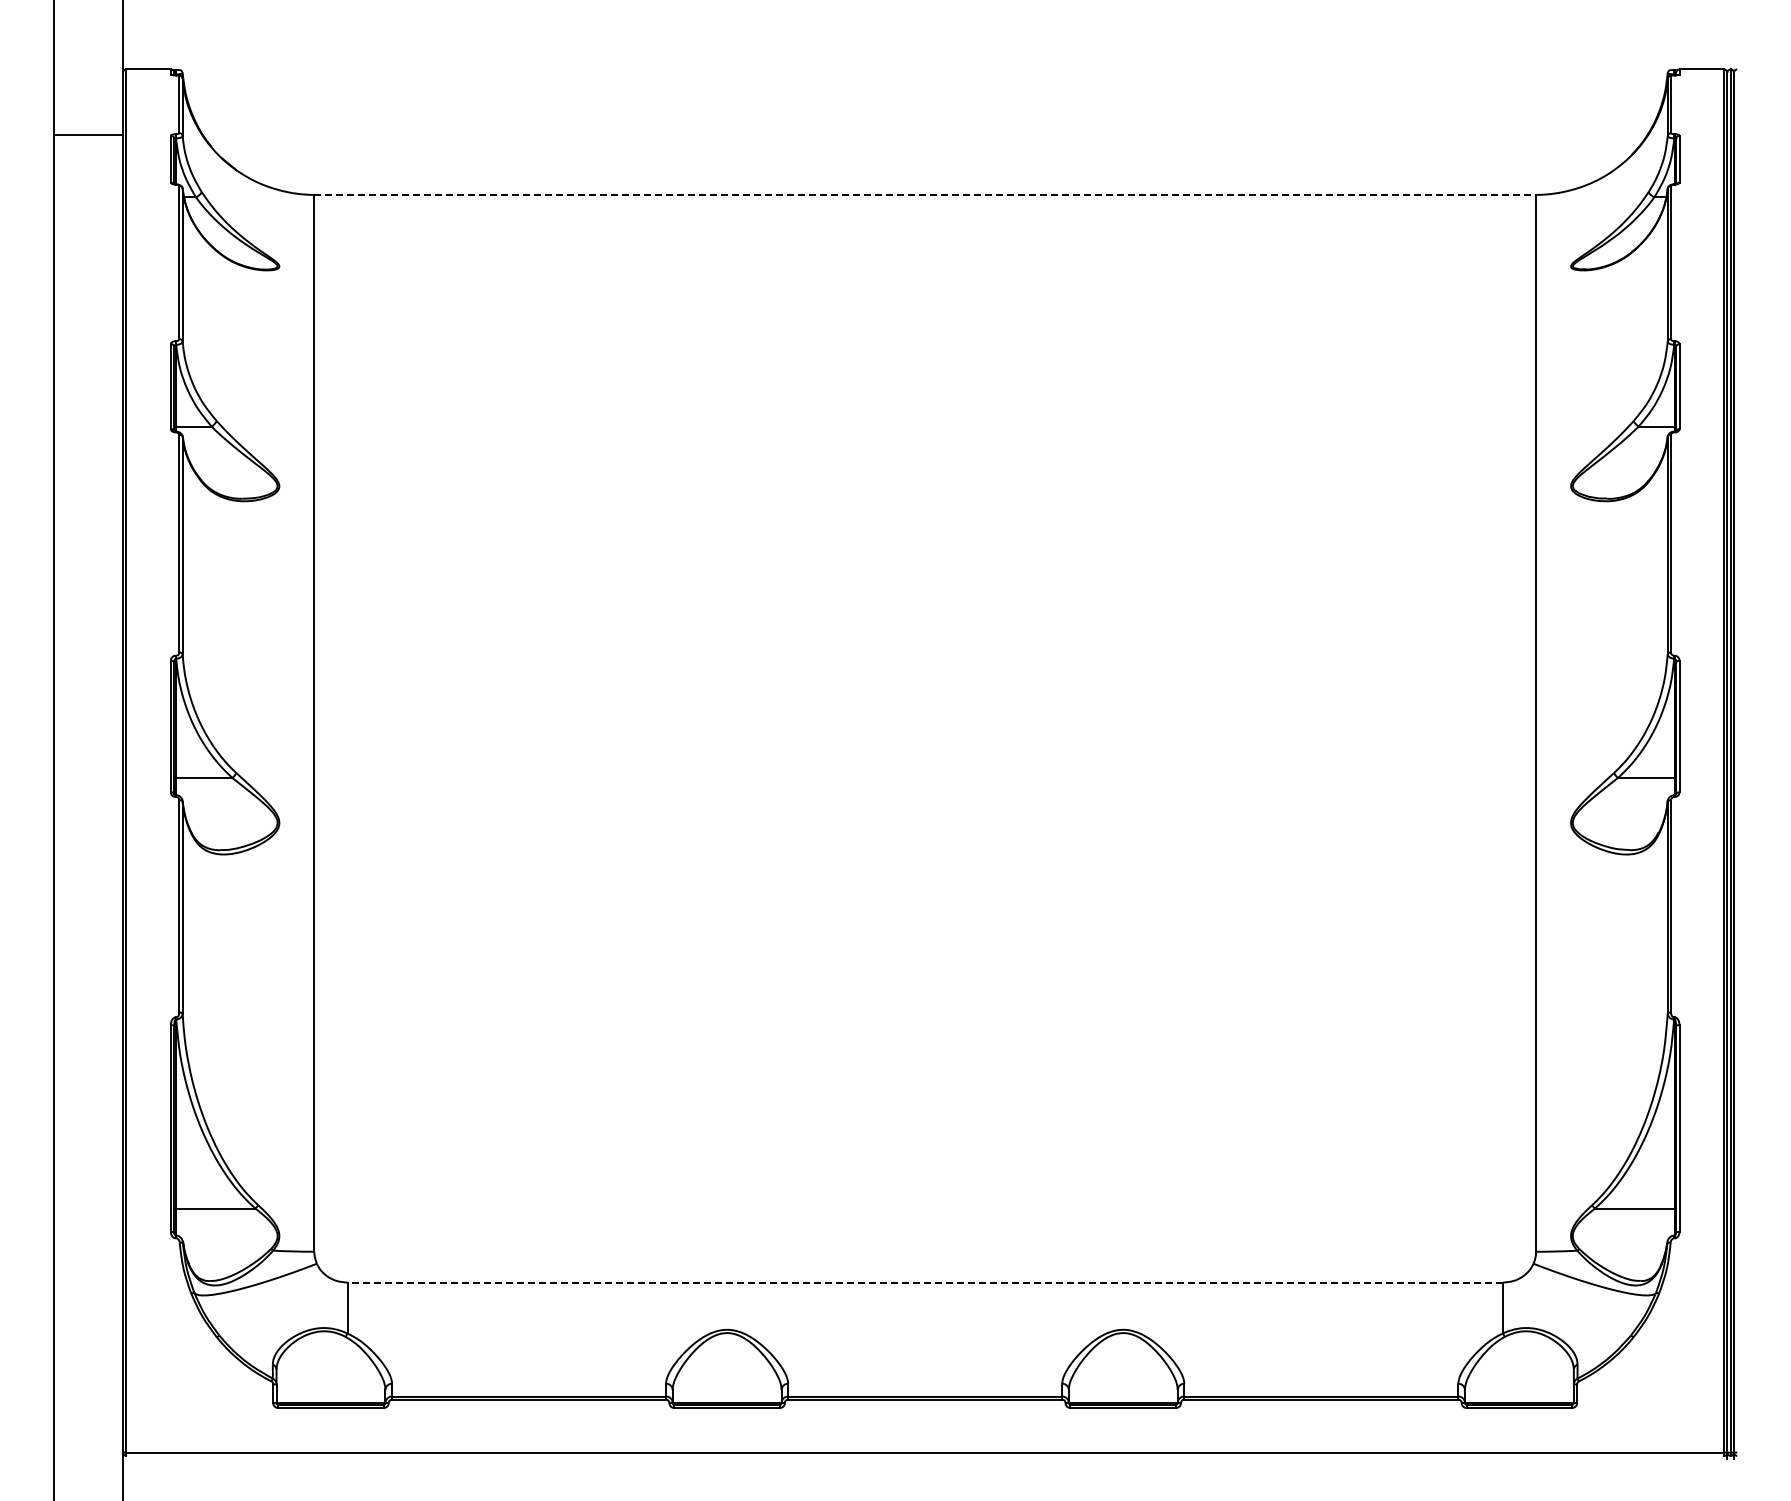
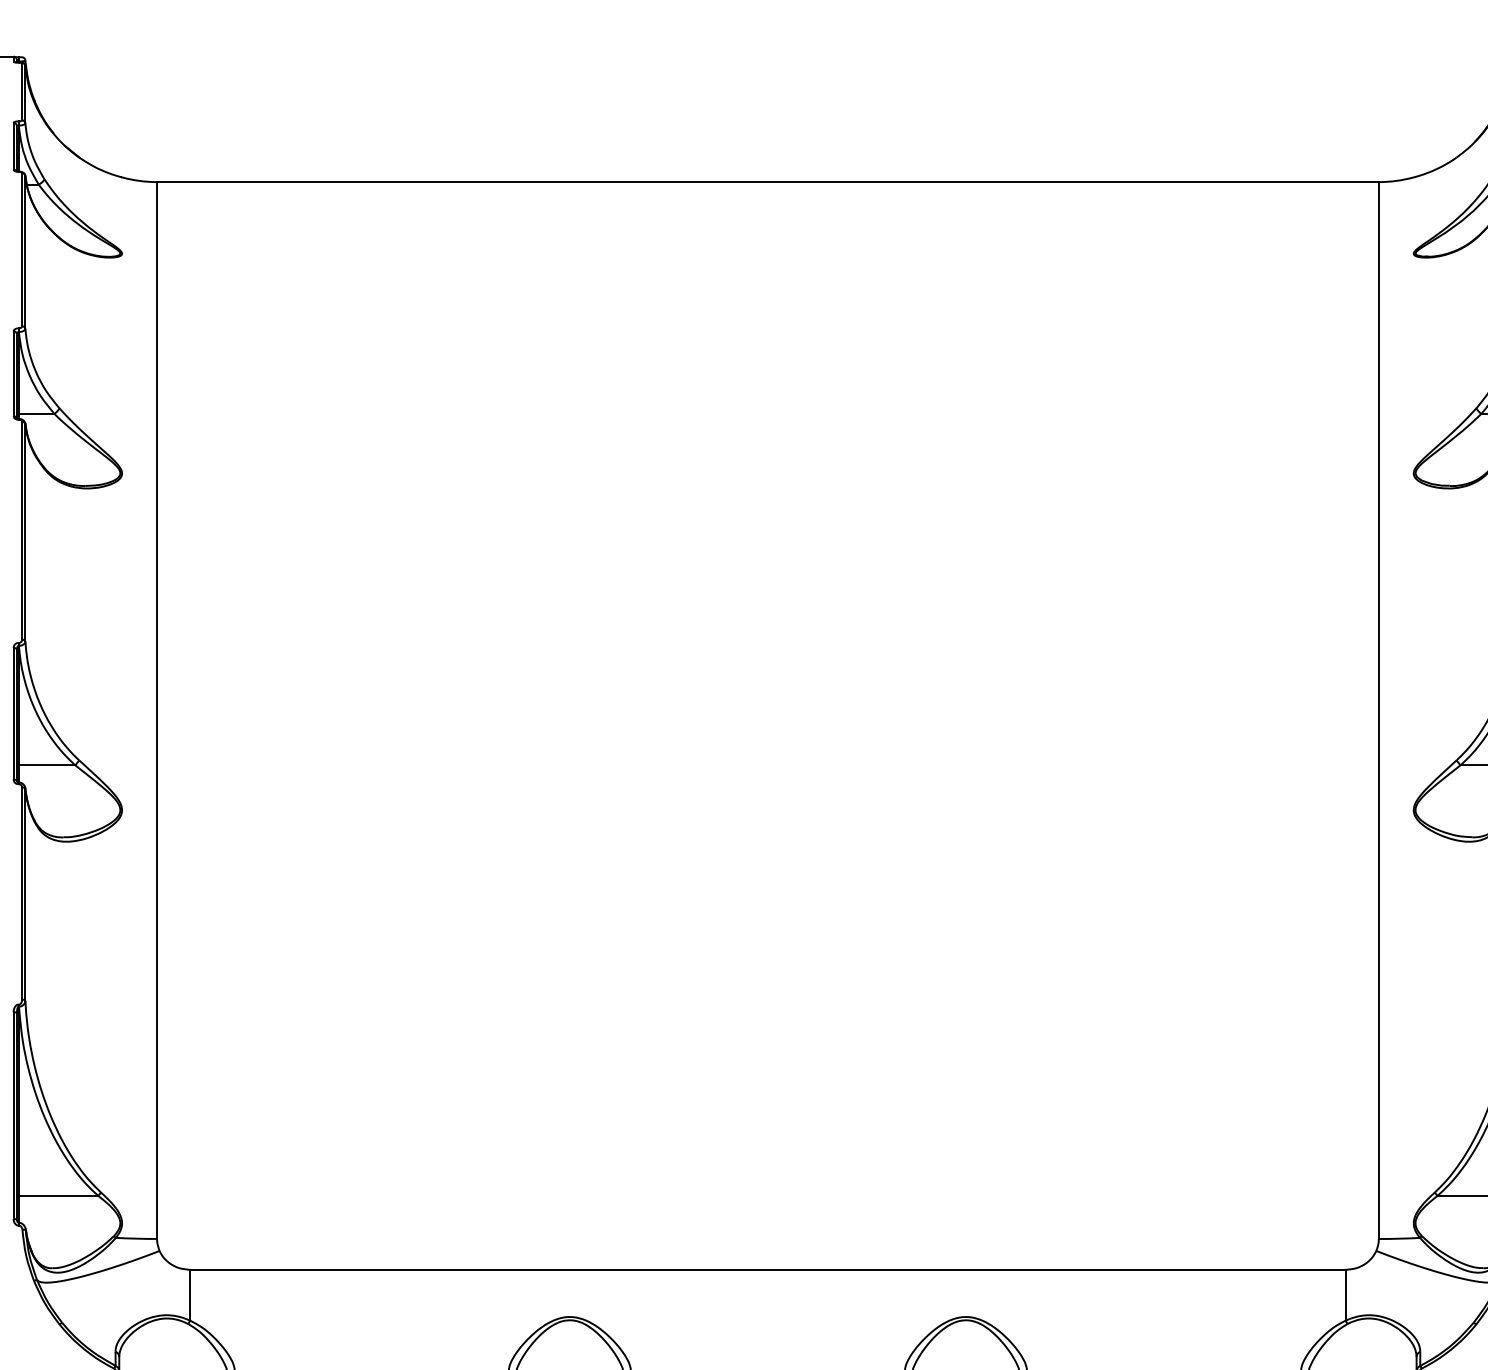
line: (925, 194) -> (768, 181), dashed -> solid
line: (925, 1282) -> (768, 1269), dashed -> solid

